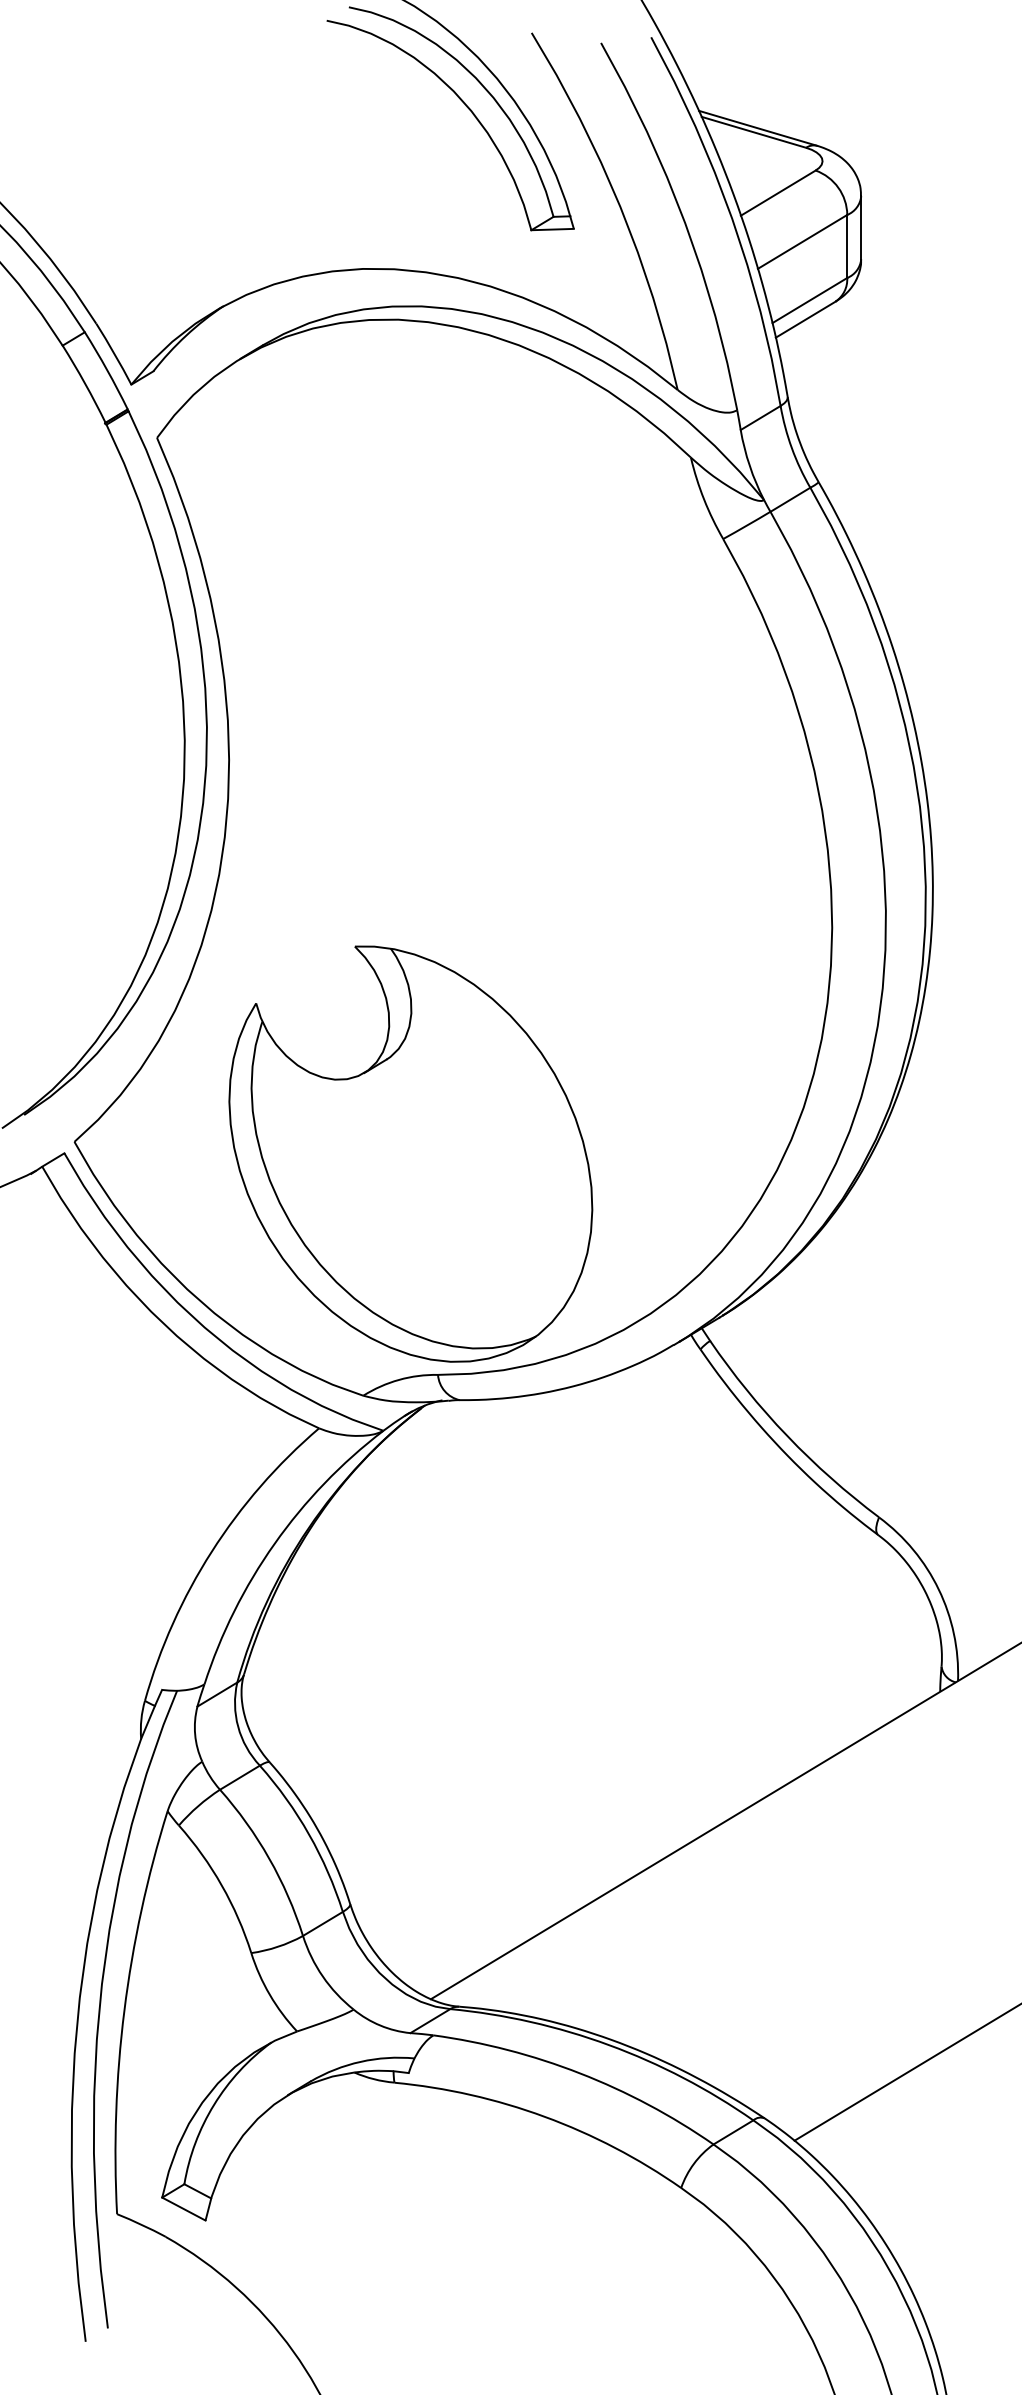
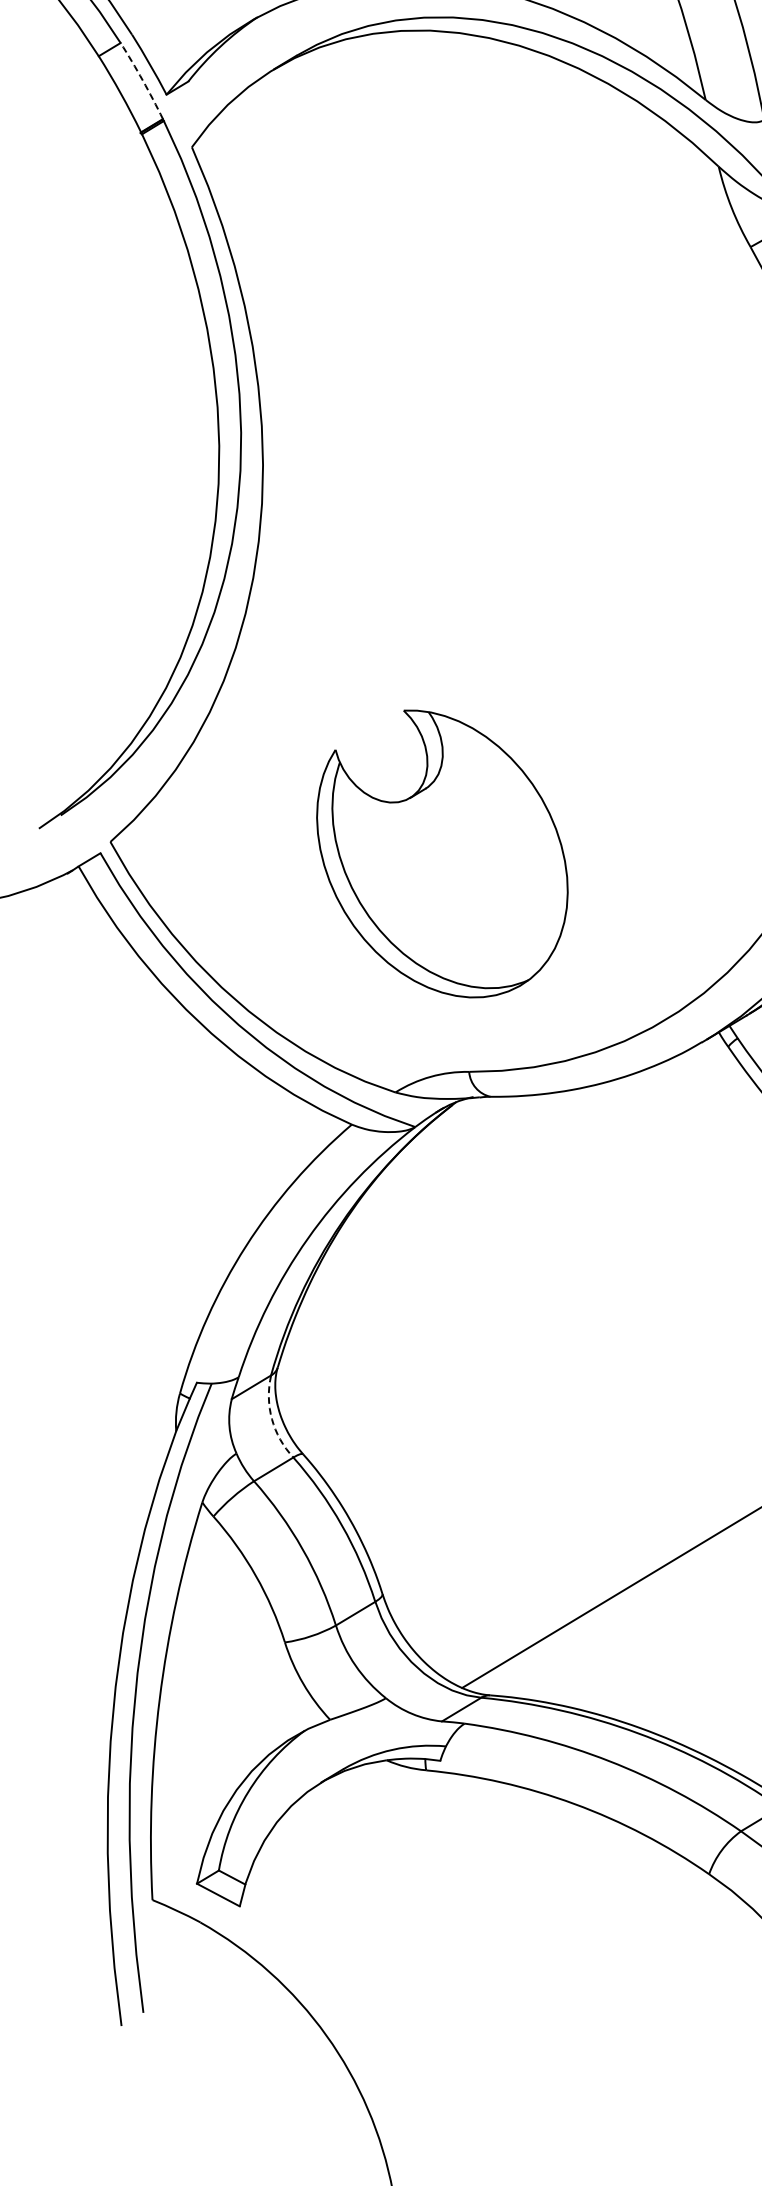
arc: (107, 370) -> (143, 80), solid -> dashed
part: (410, 1153) -> (442, 853), size x0.7
arc: (238, 1726) -> (272, 1418), solid -> dashed

